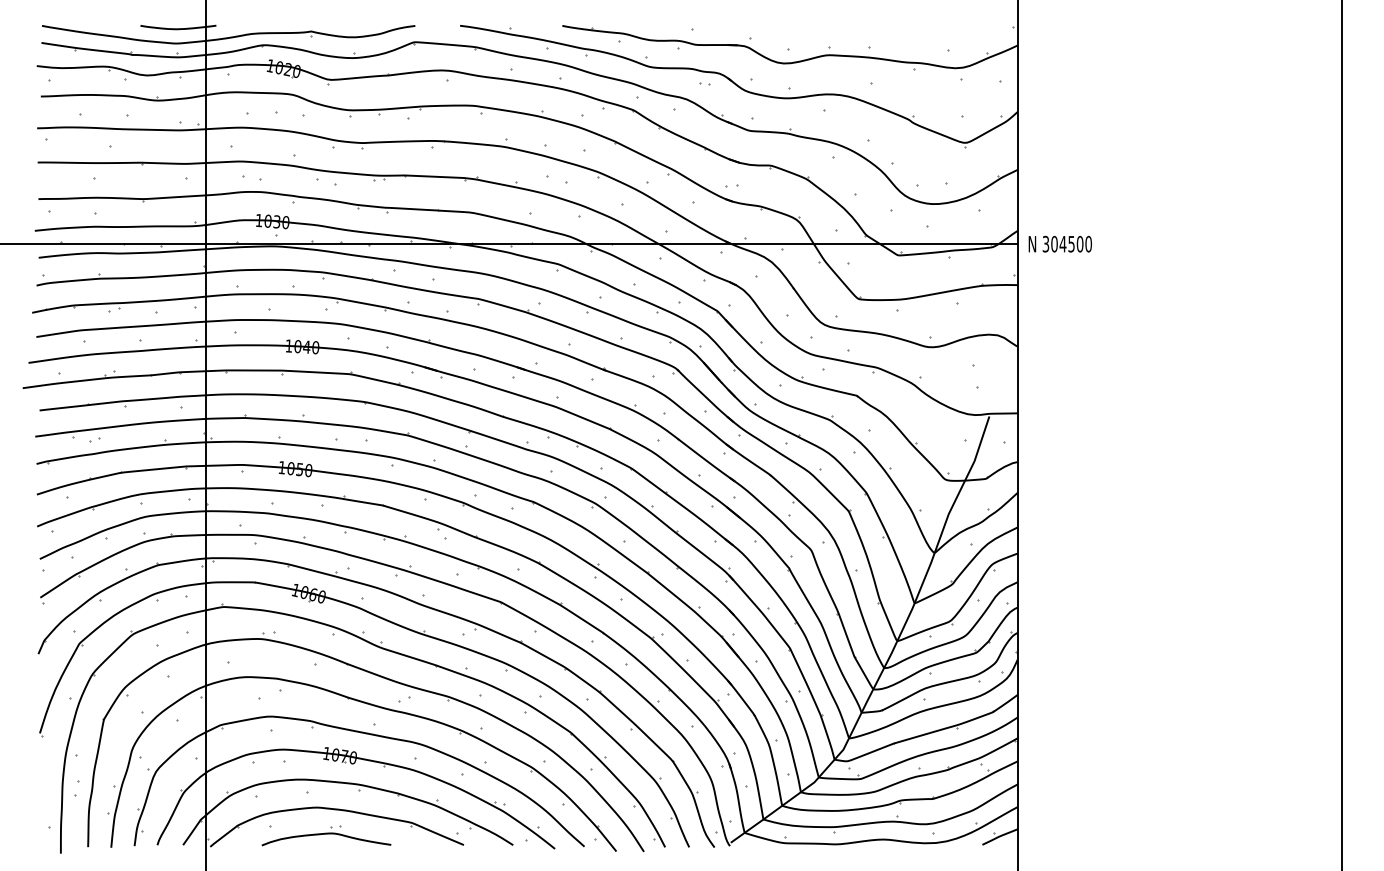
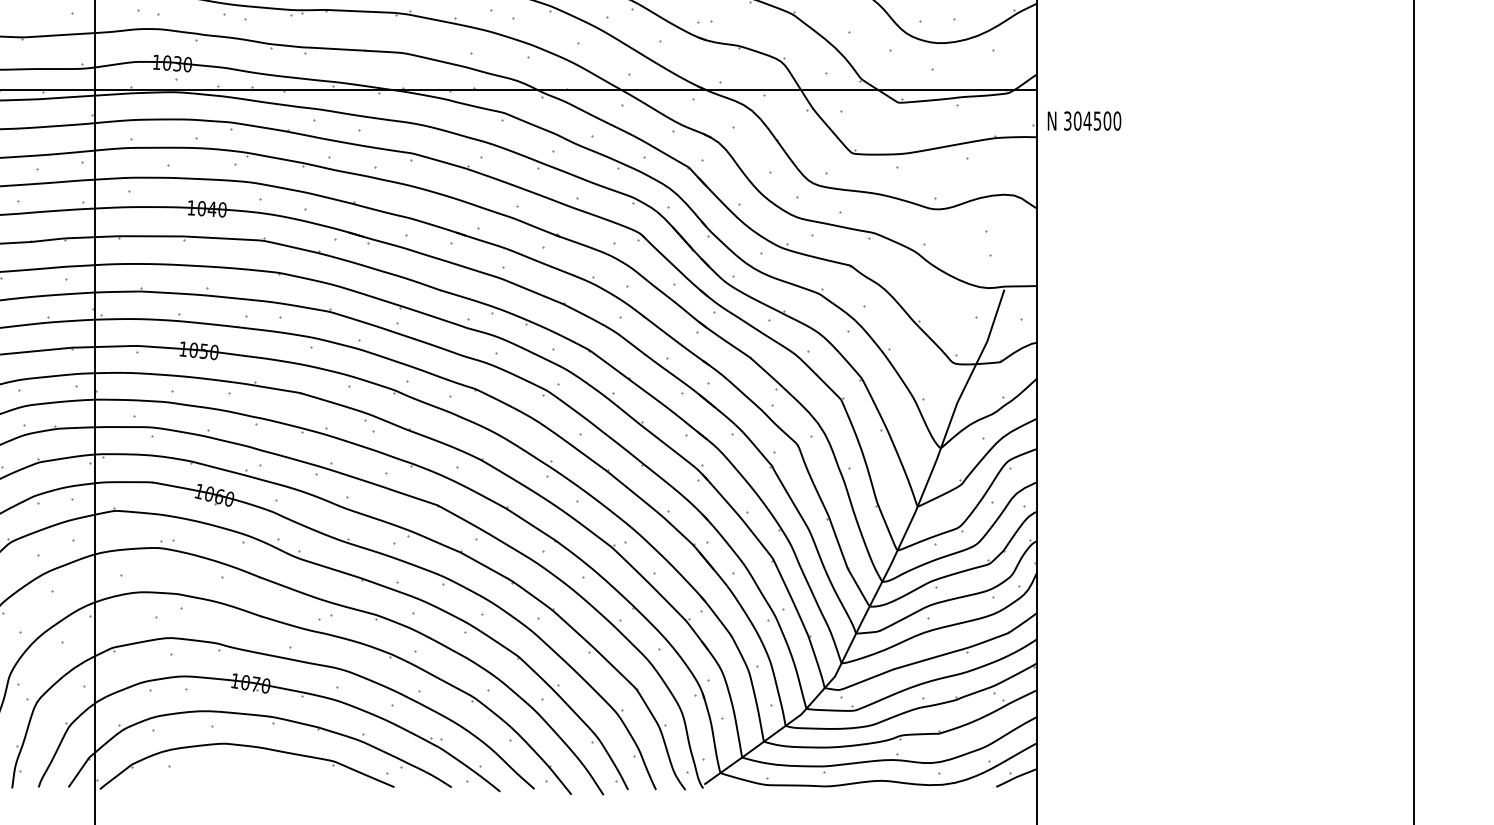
text: (1059, 243) -> (1083, 120), moved
part: (326, 835) -> (234, 776), removed

